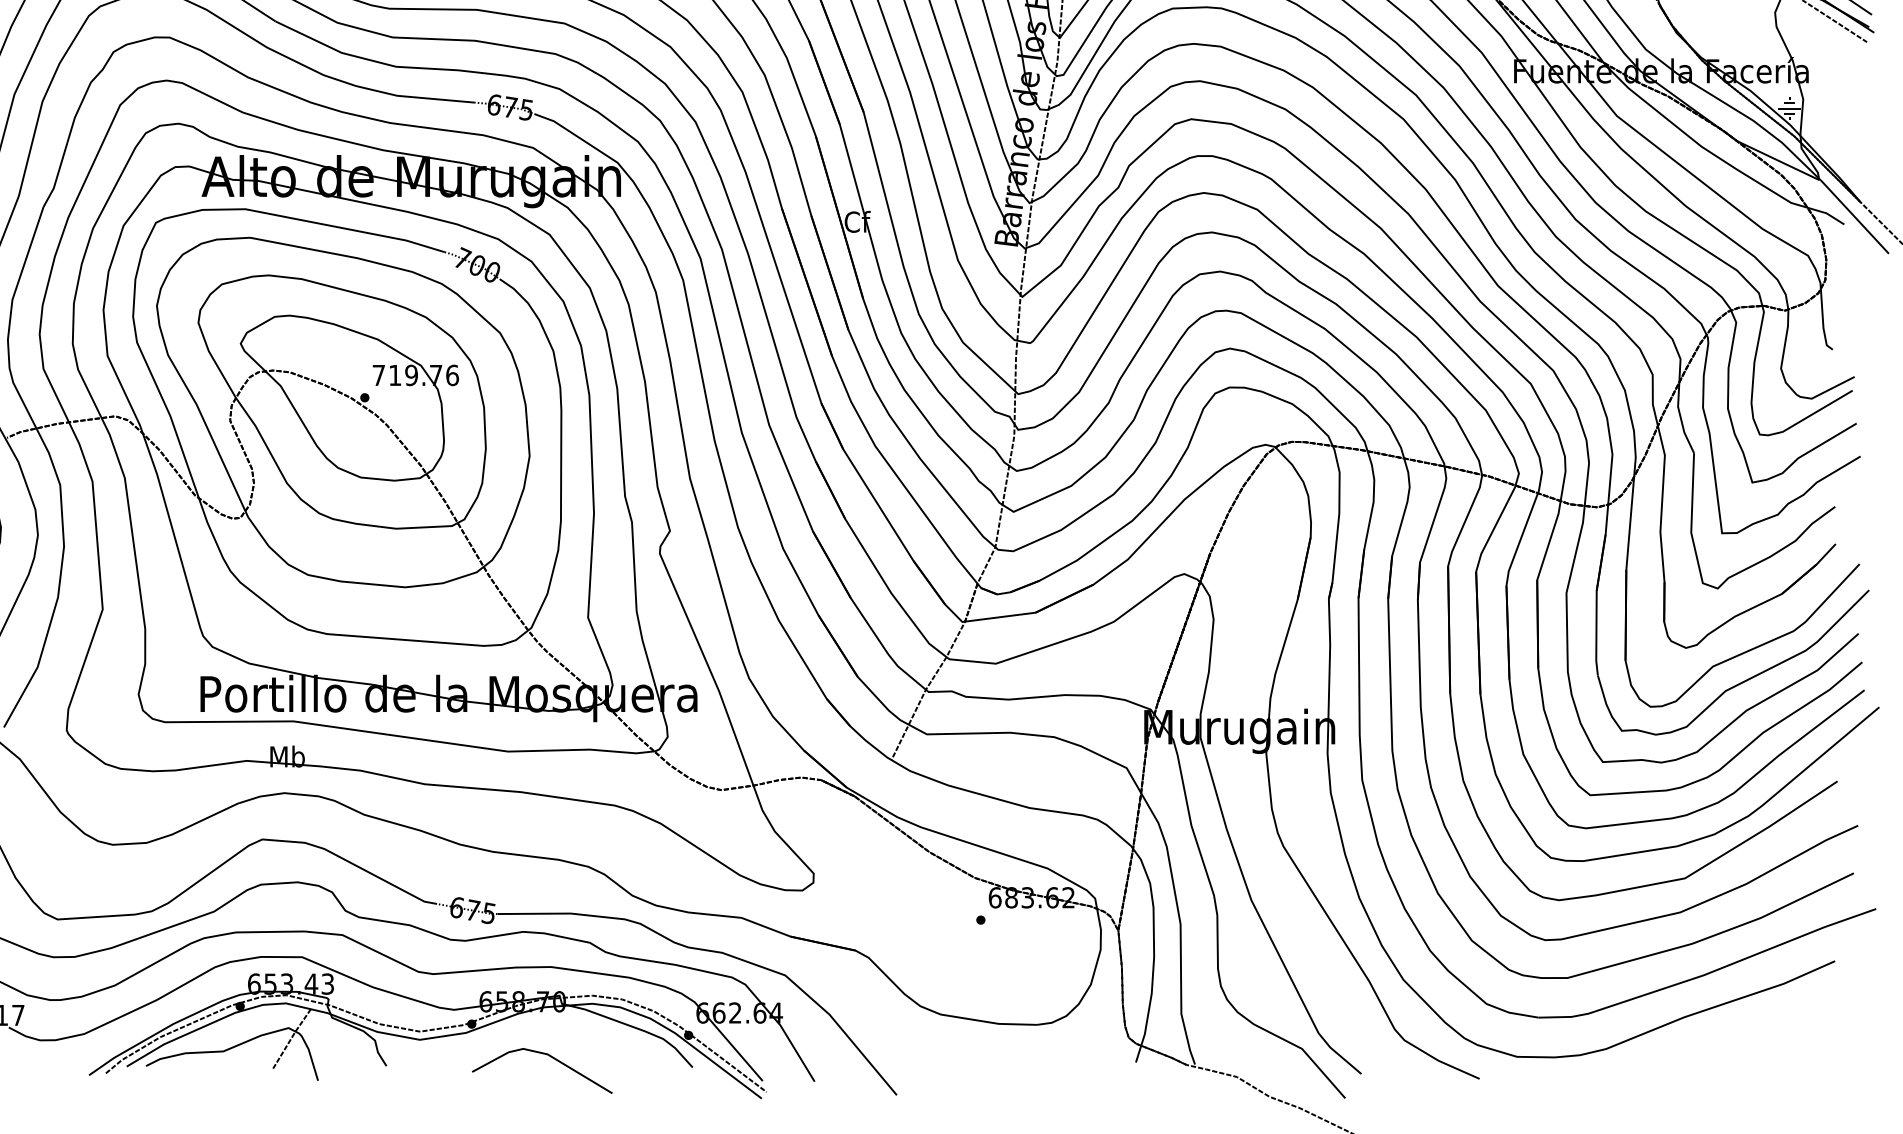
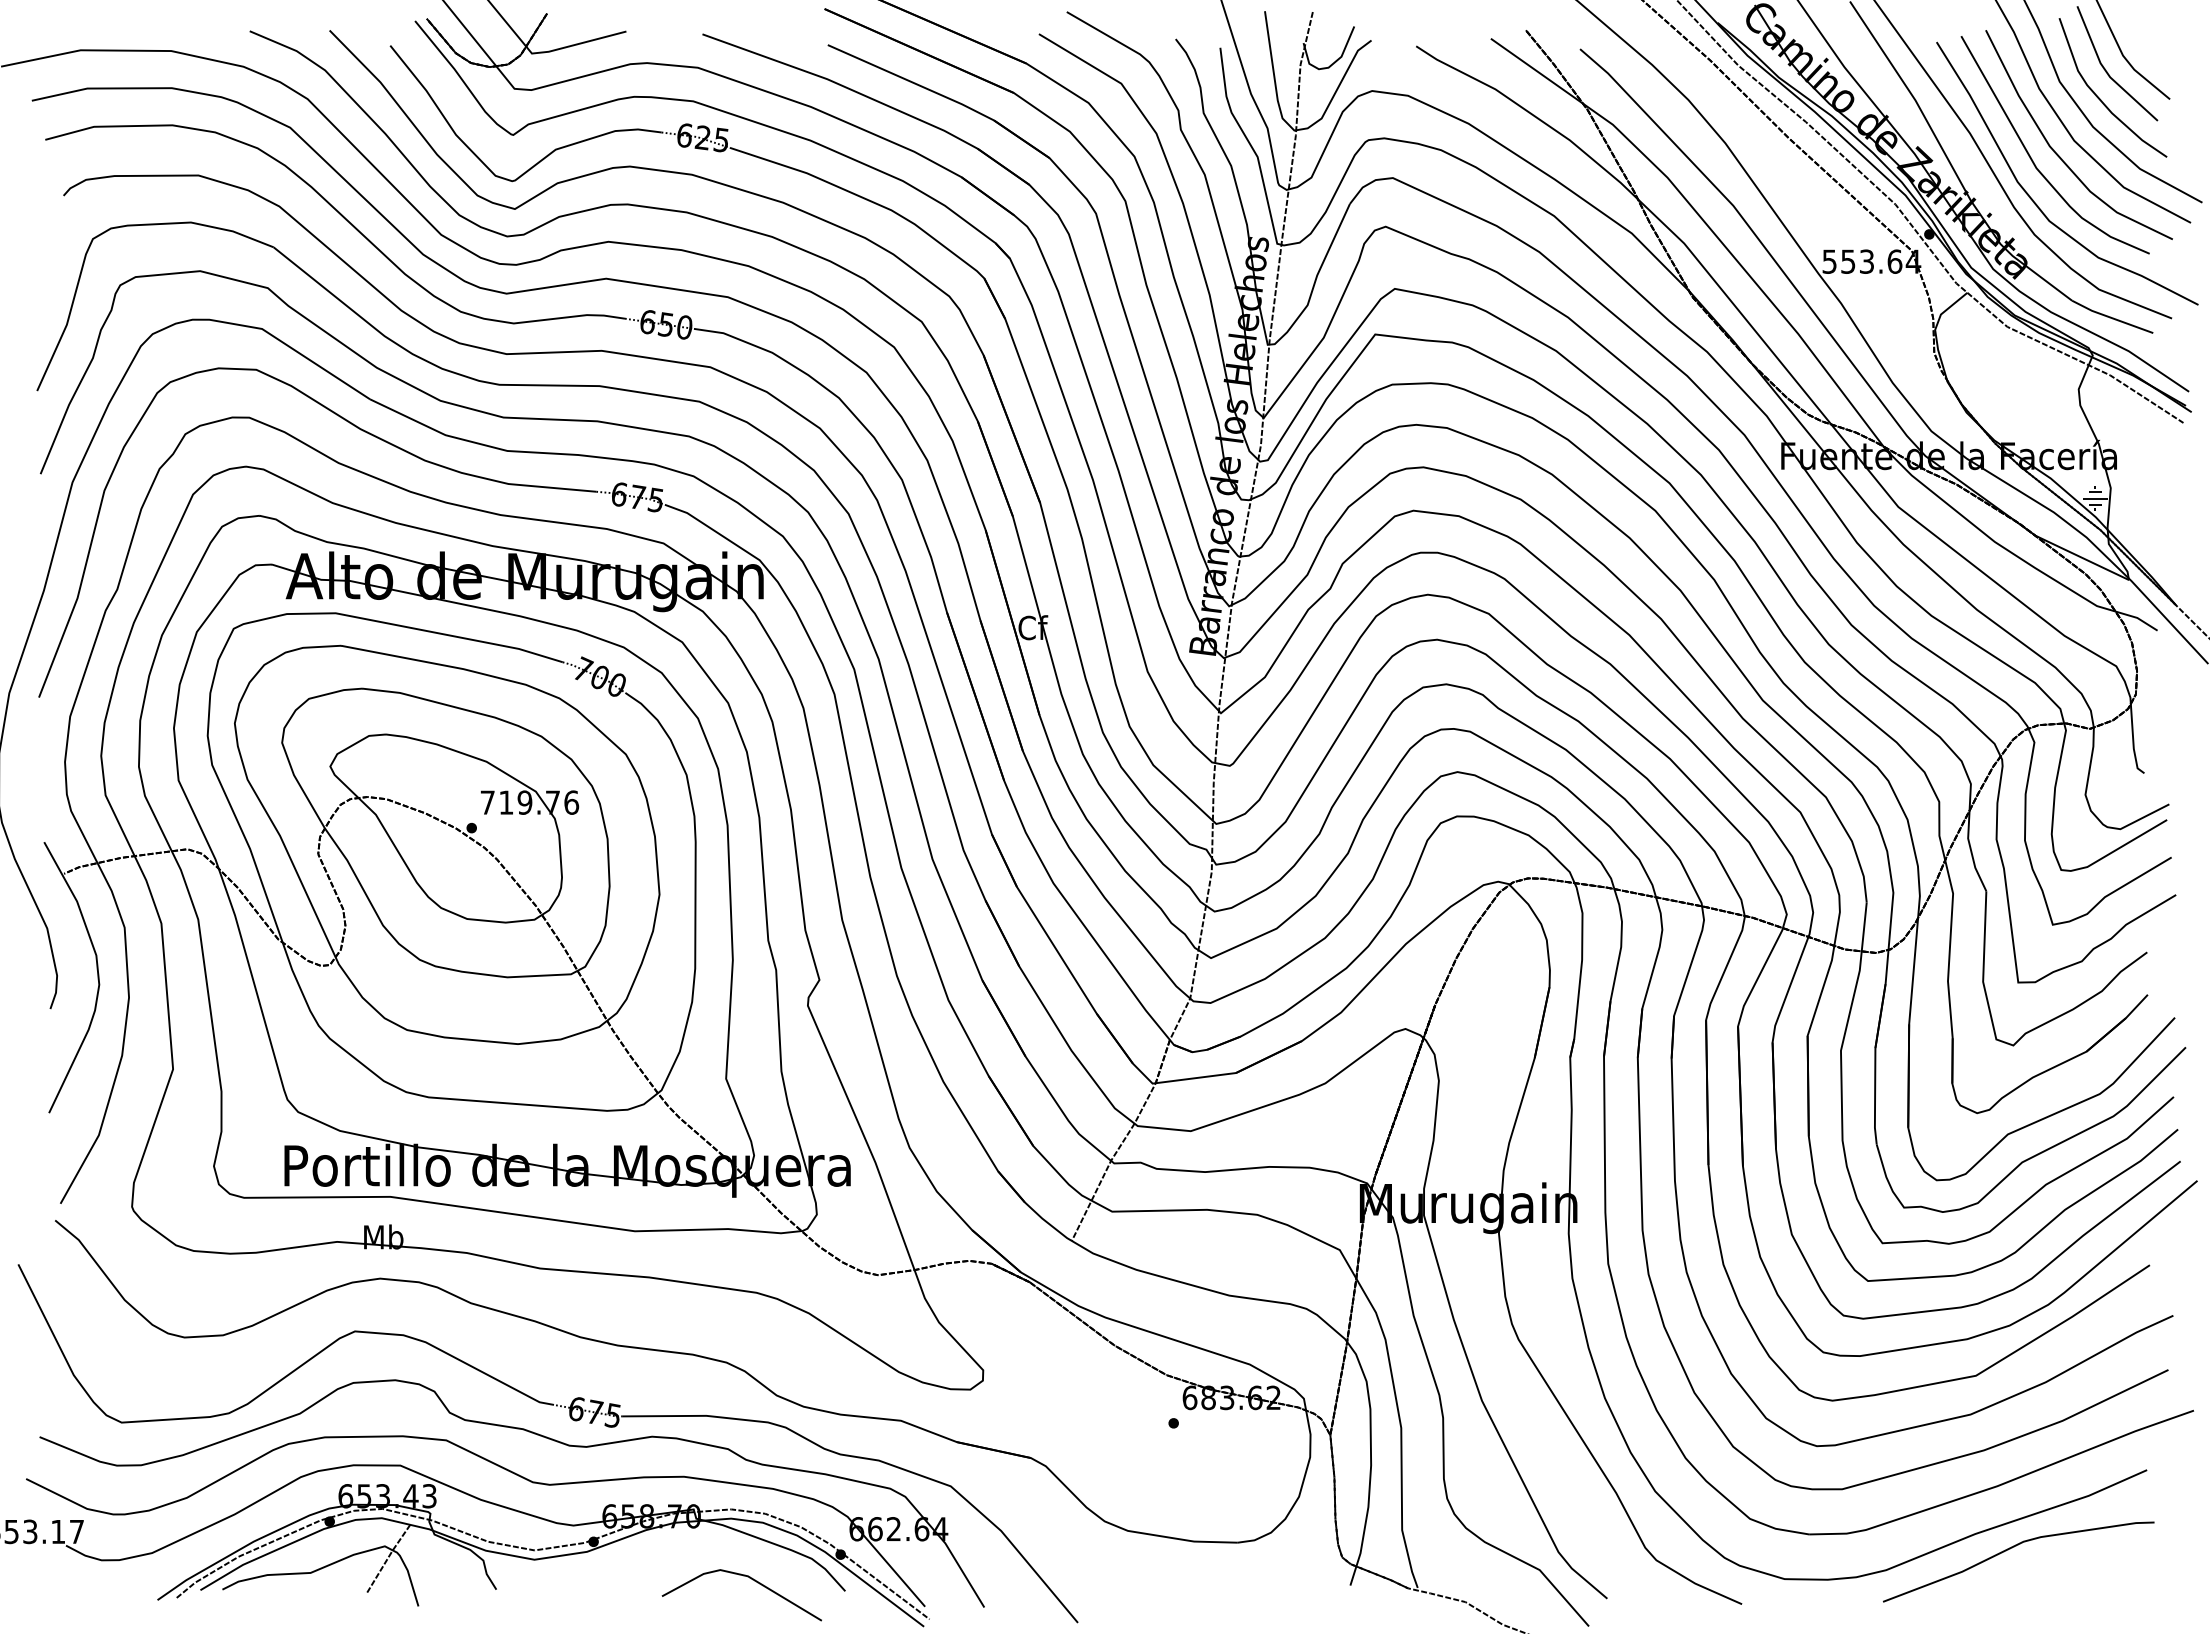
curve: (1717, 1029) -> (2012, 1548), added
line: (551, 1058) -> (752, 1580), moved

